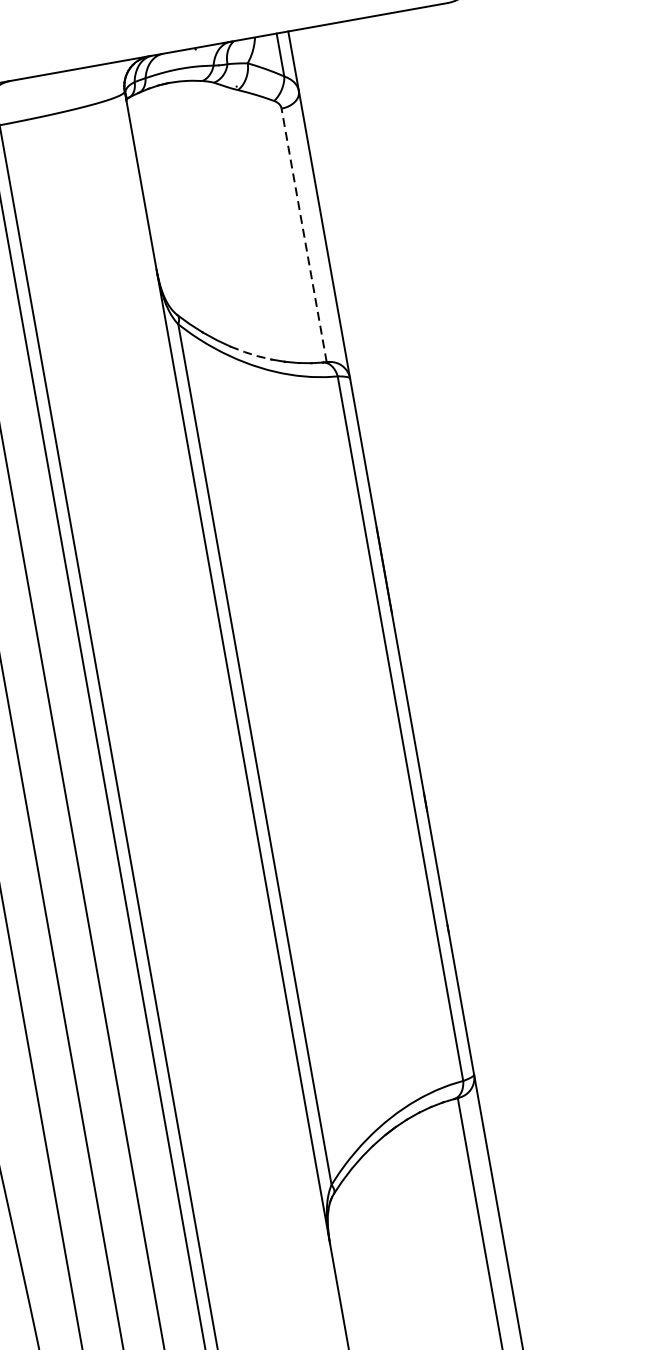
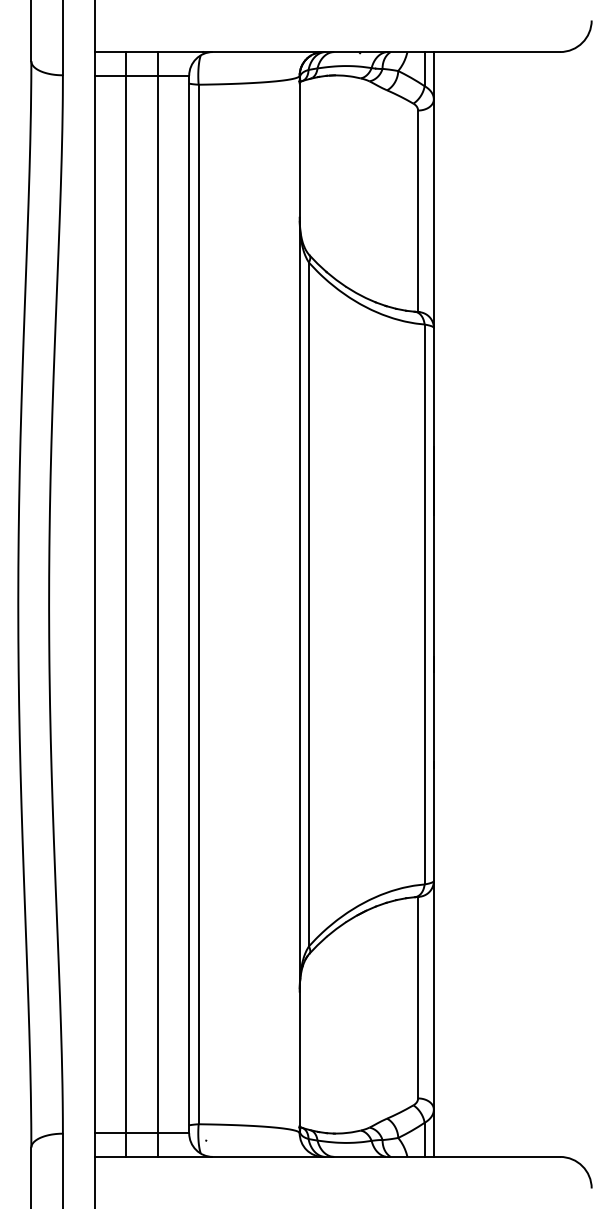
line: (304, 235) -> (418, 211), dashed -> solid
line: (250, 354) -> (360, 295), dashed -> solid

